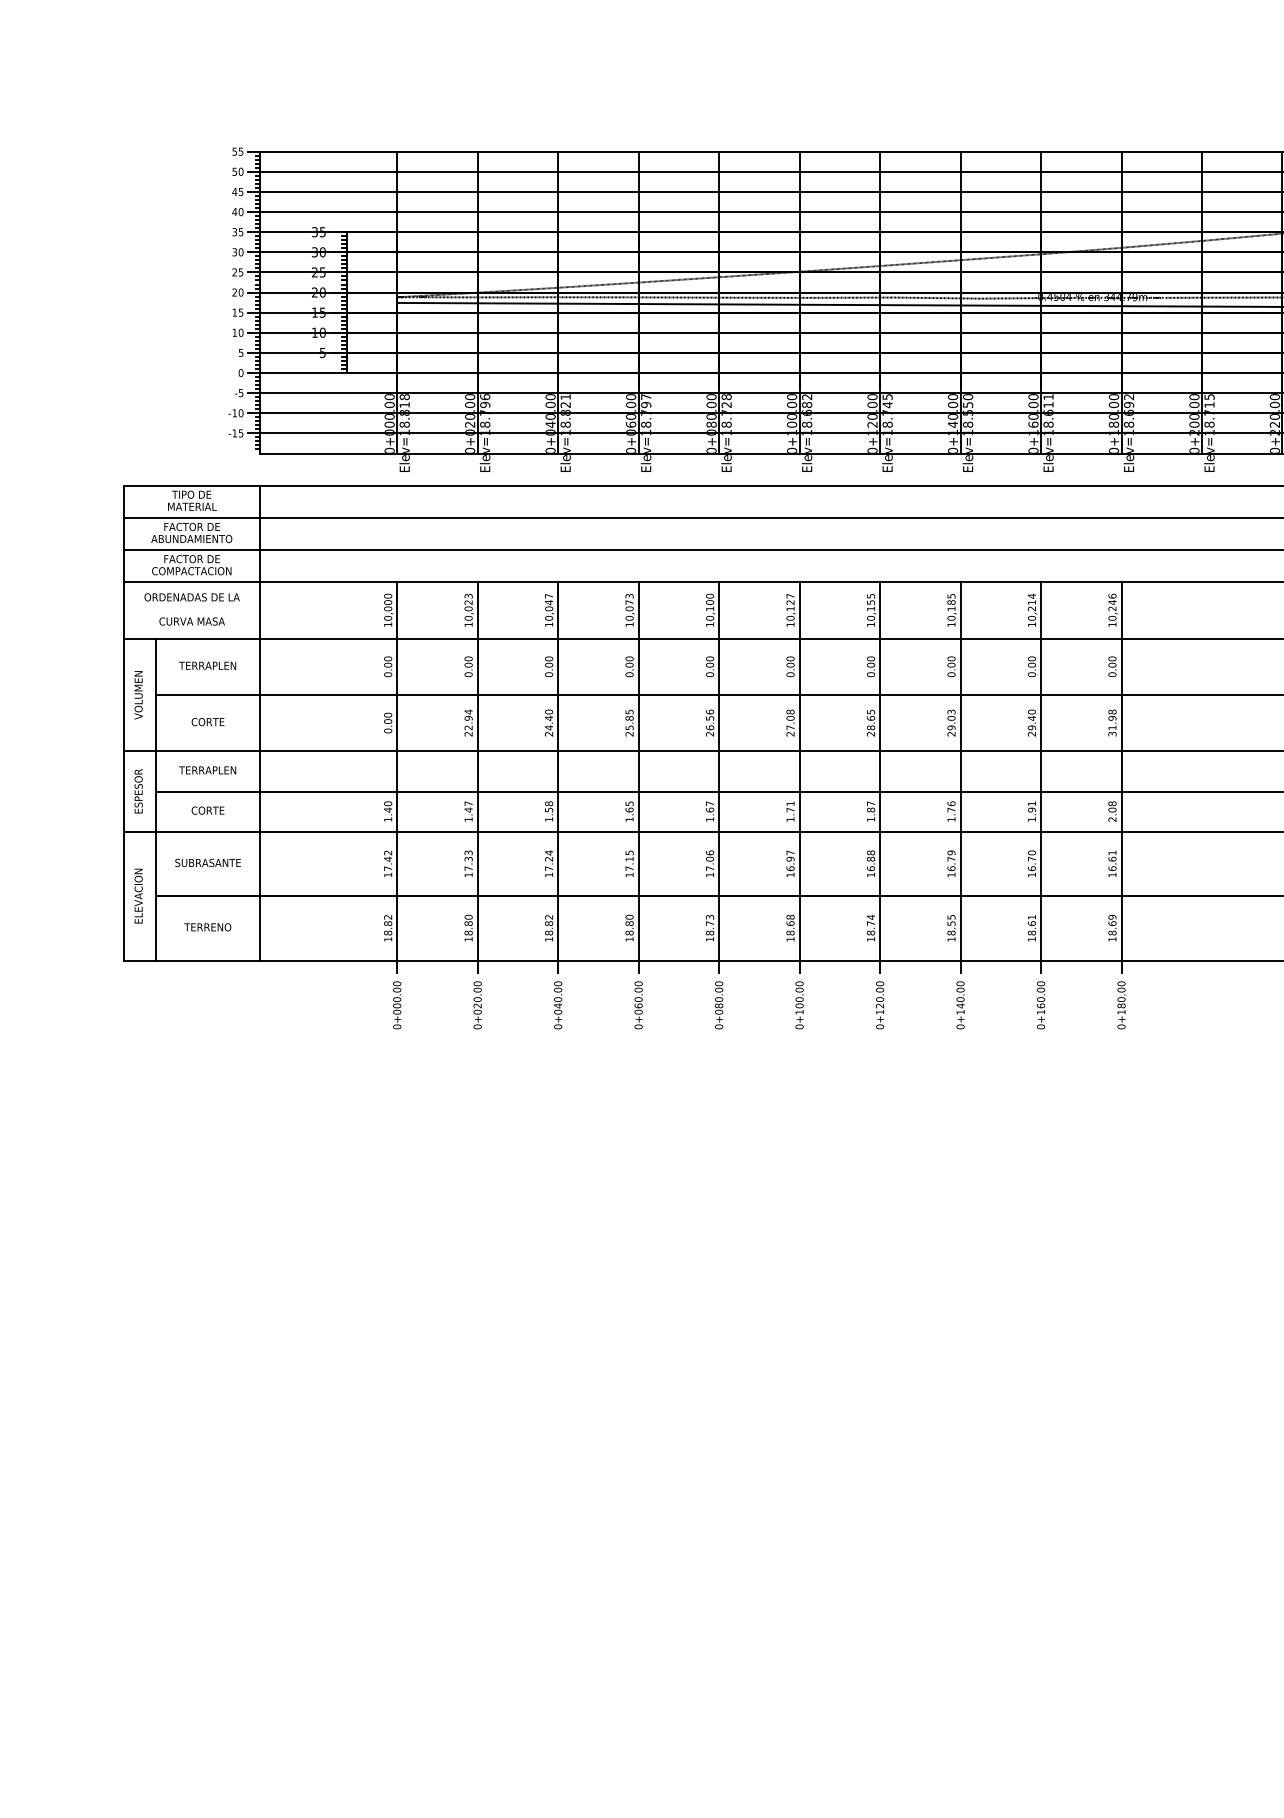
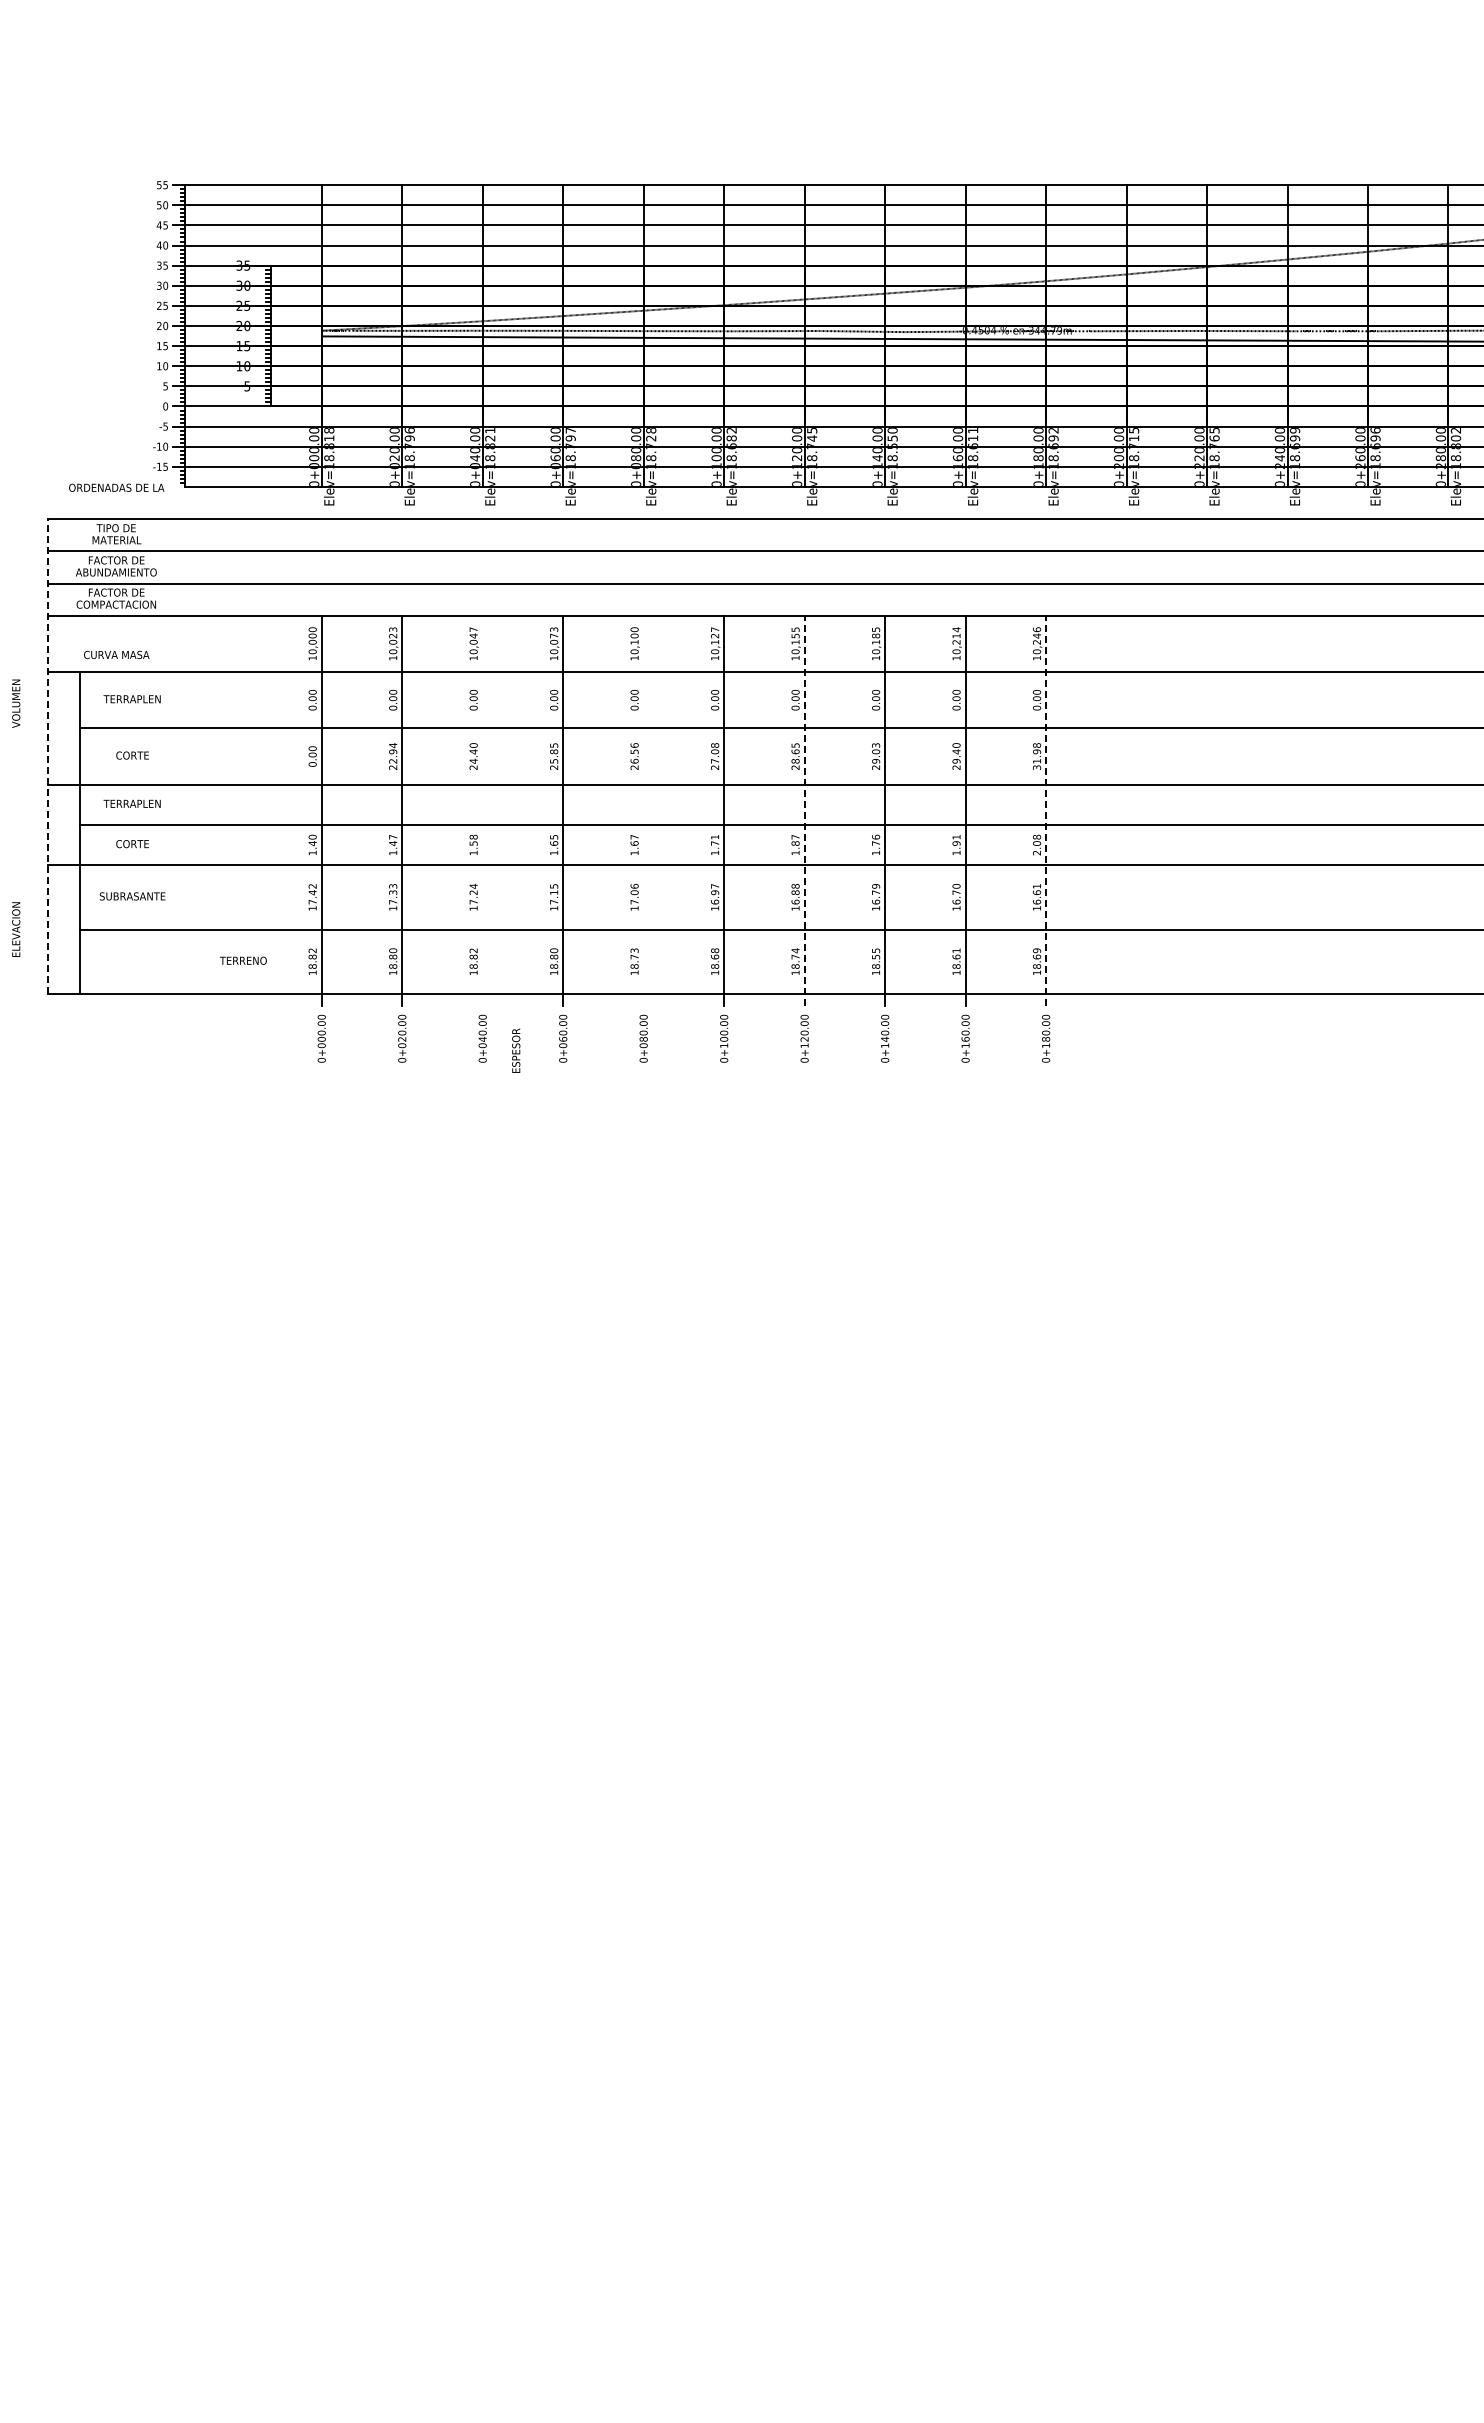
text: (191, 597) -> (116, 487), moved
text: (138, 695) -> (16, 703), moved
line: (123, 723) -> (48, 756), solid -> dashed
line: (259, 723) -> (184, 756), removed
line: (557, 777) -> (482, 810), removed
line: (718, 777) -> (643, 810), removed
line: (879, 777) -> (804, 810), solid -> dashed
line: (1121, 777) -> (1046, 810), solid -> dashed
text: (138, 791) -> (516, 1050), moved
text: (138, 896) -> (16, 929), moved
text: (206, 927) -> (242, 960), moved

